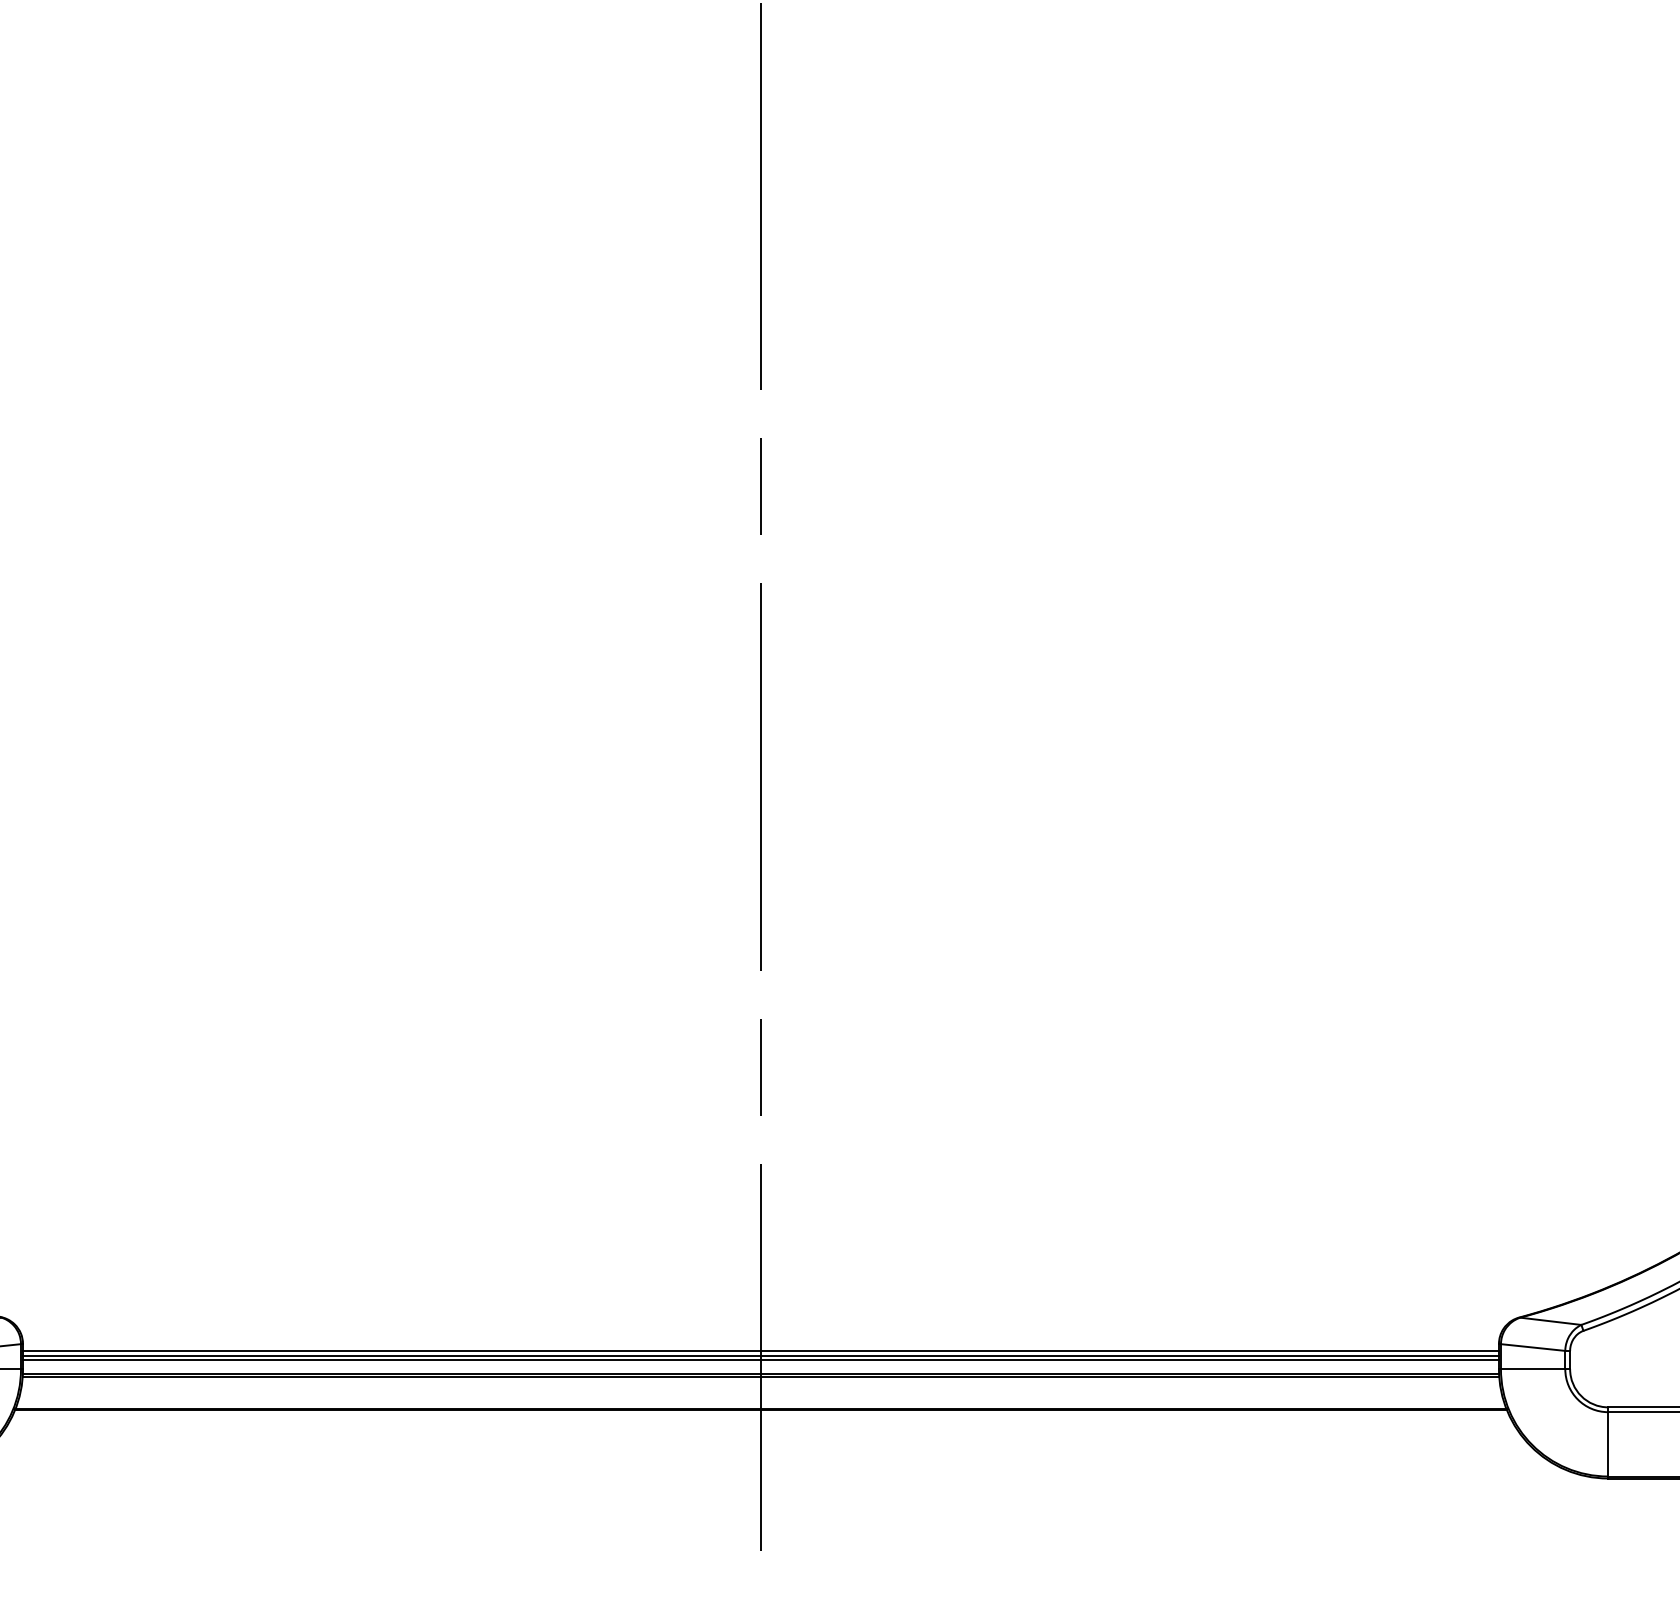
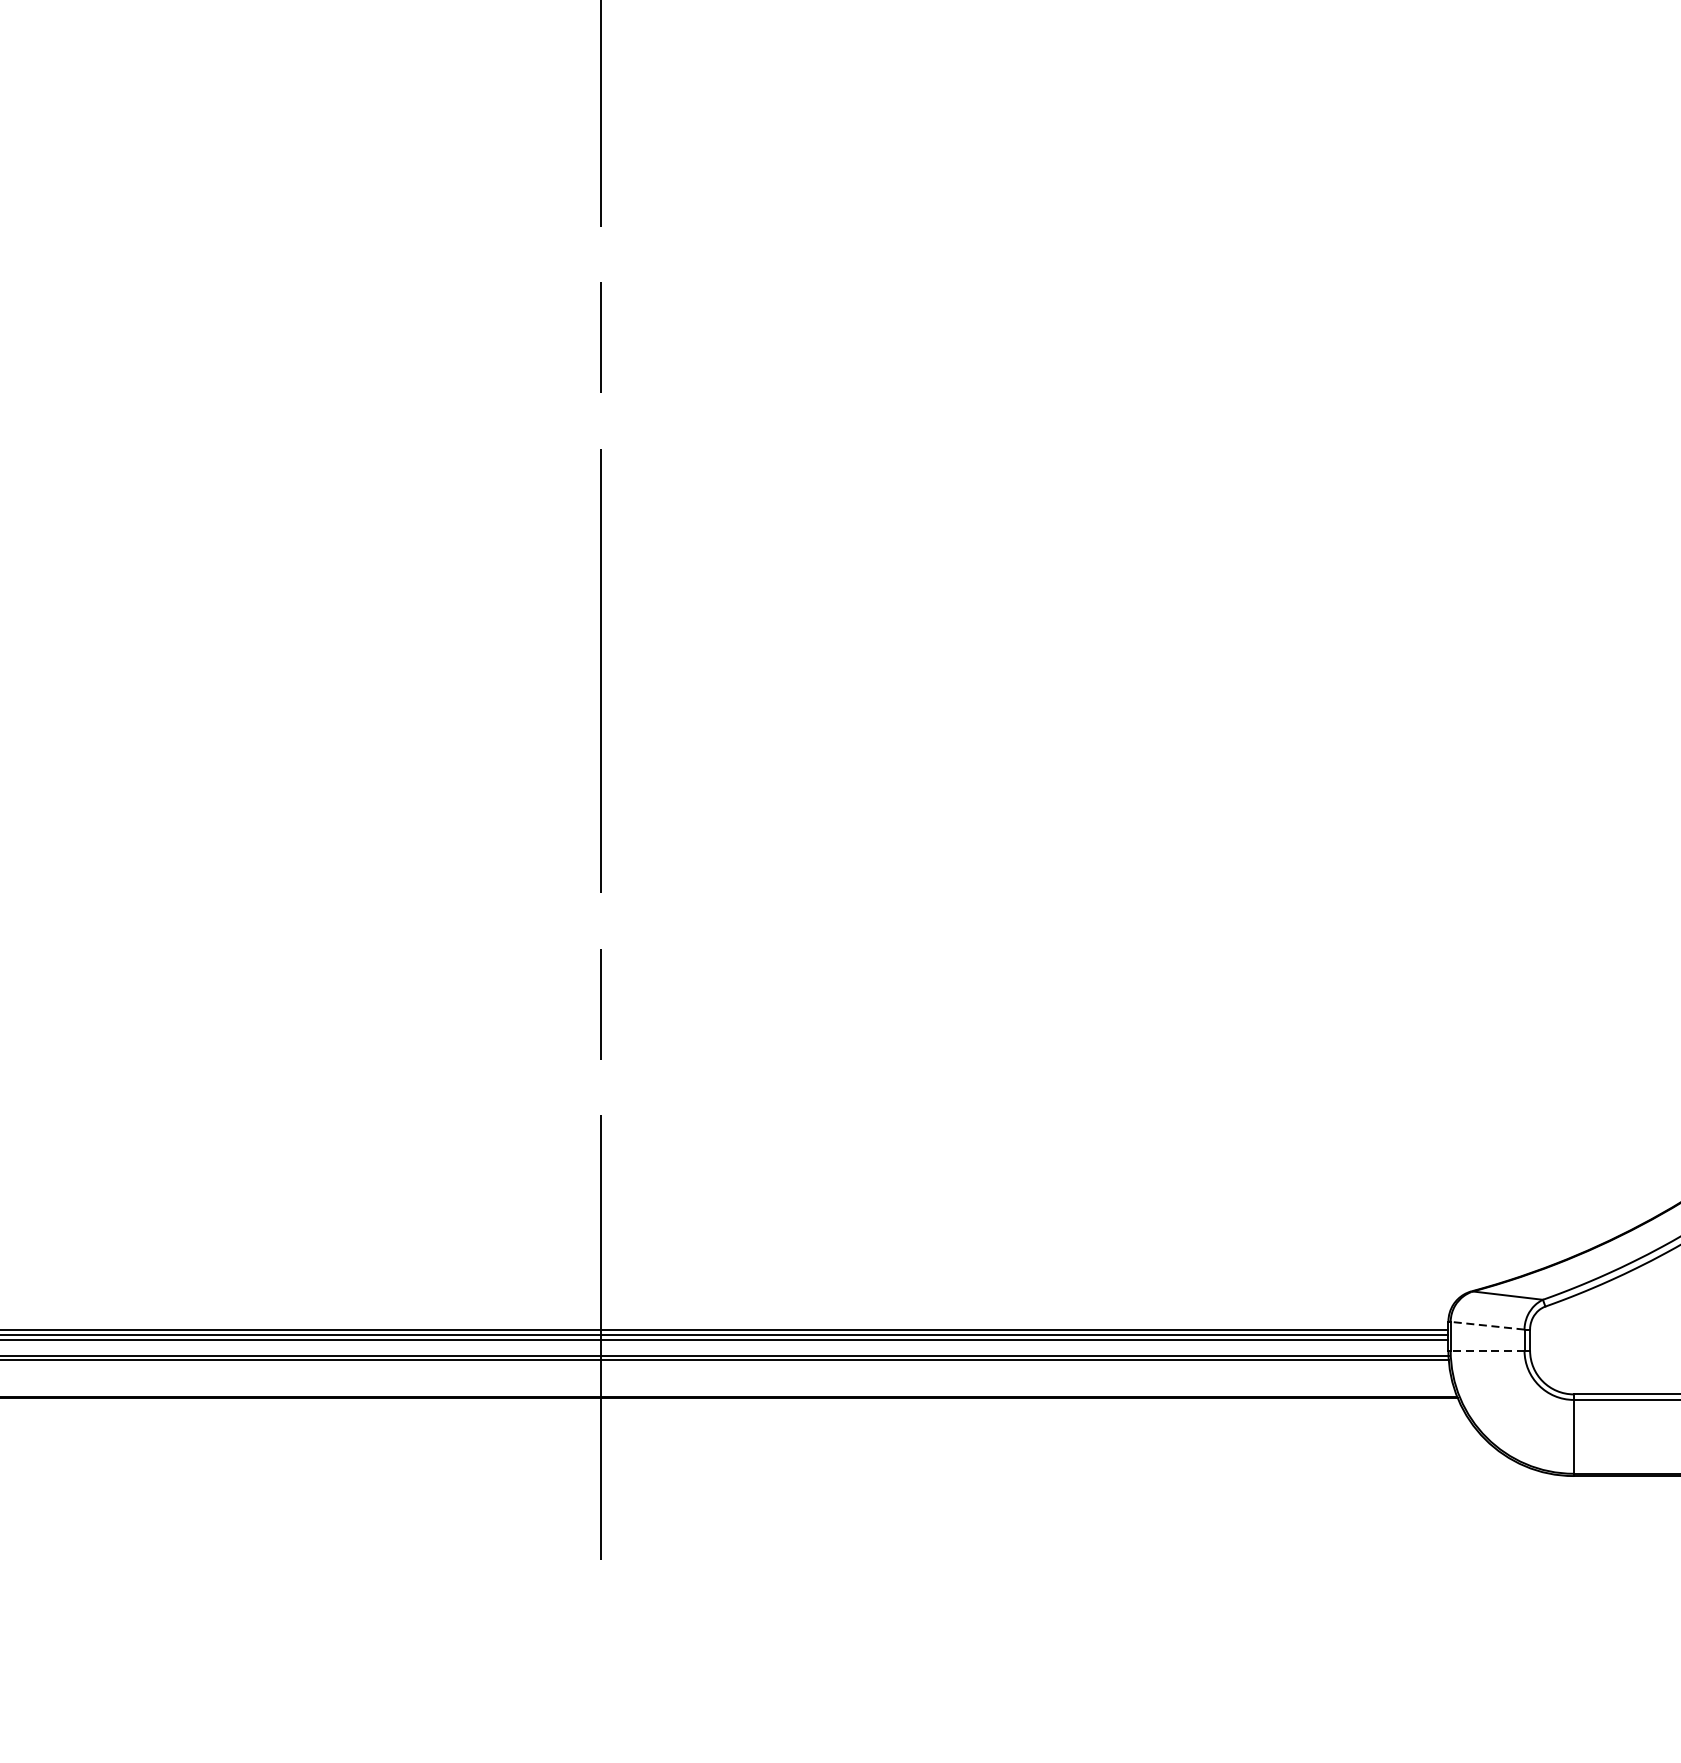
line: (1532, 1347) -> (1486, 1325), solid -> dashed
line: (1532, 1369) -> (1486, 1350), solid -> dashed

